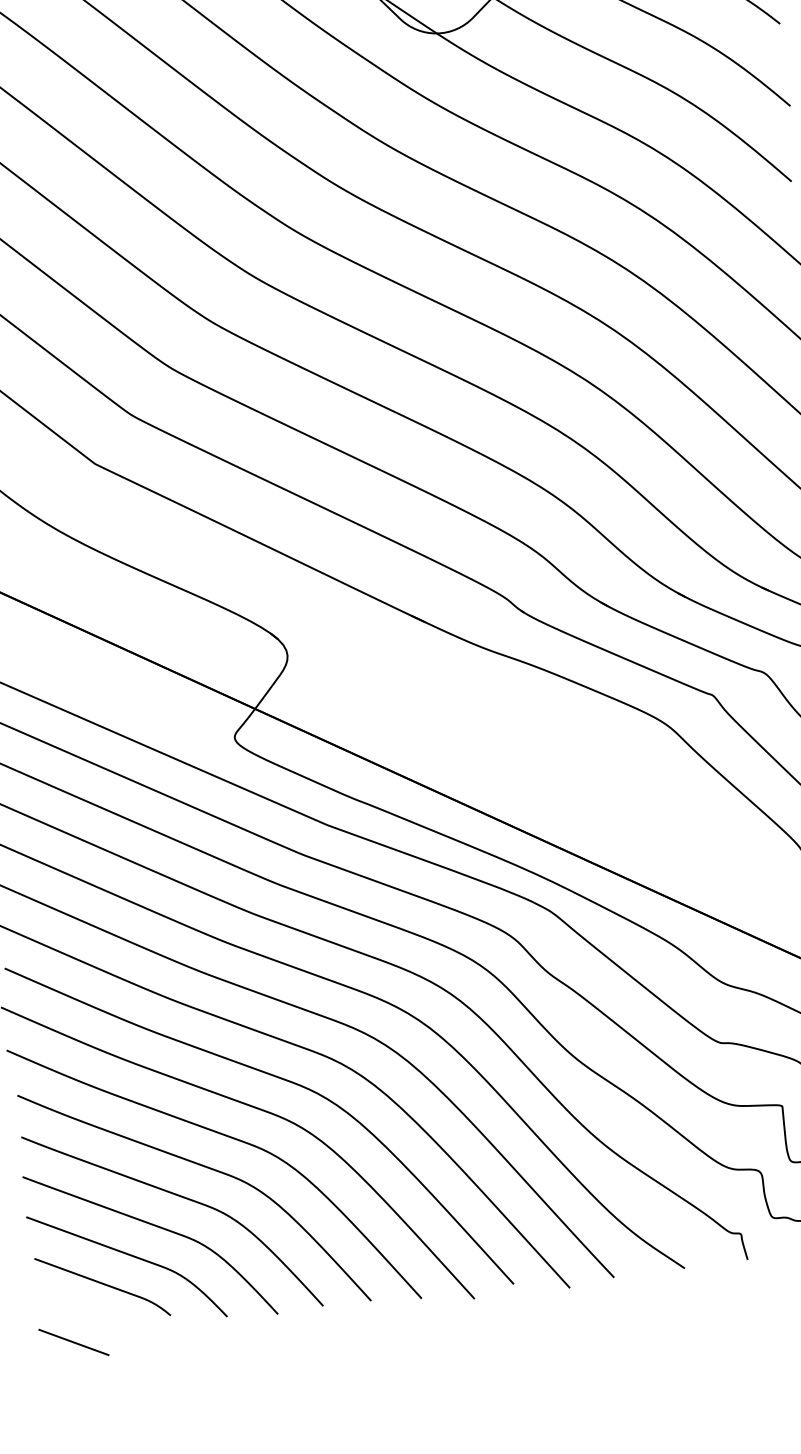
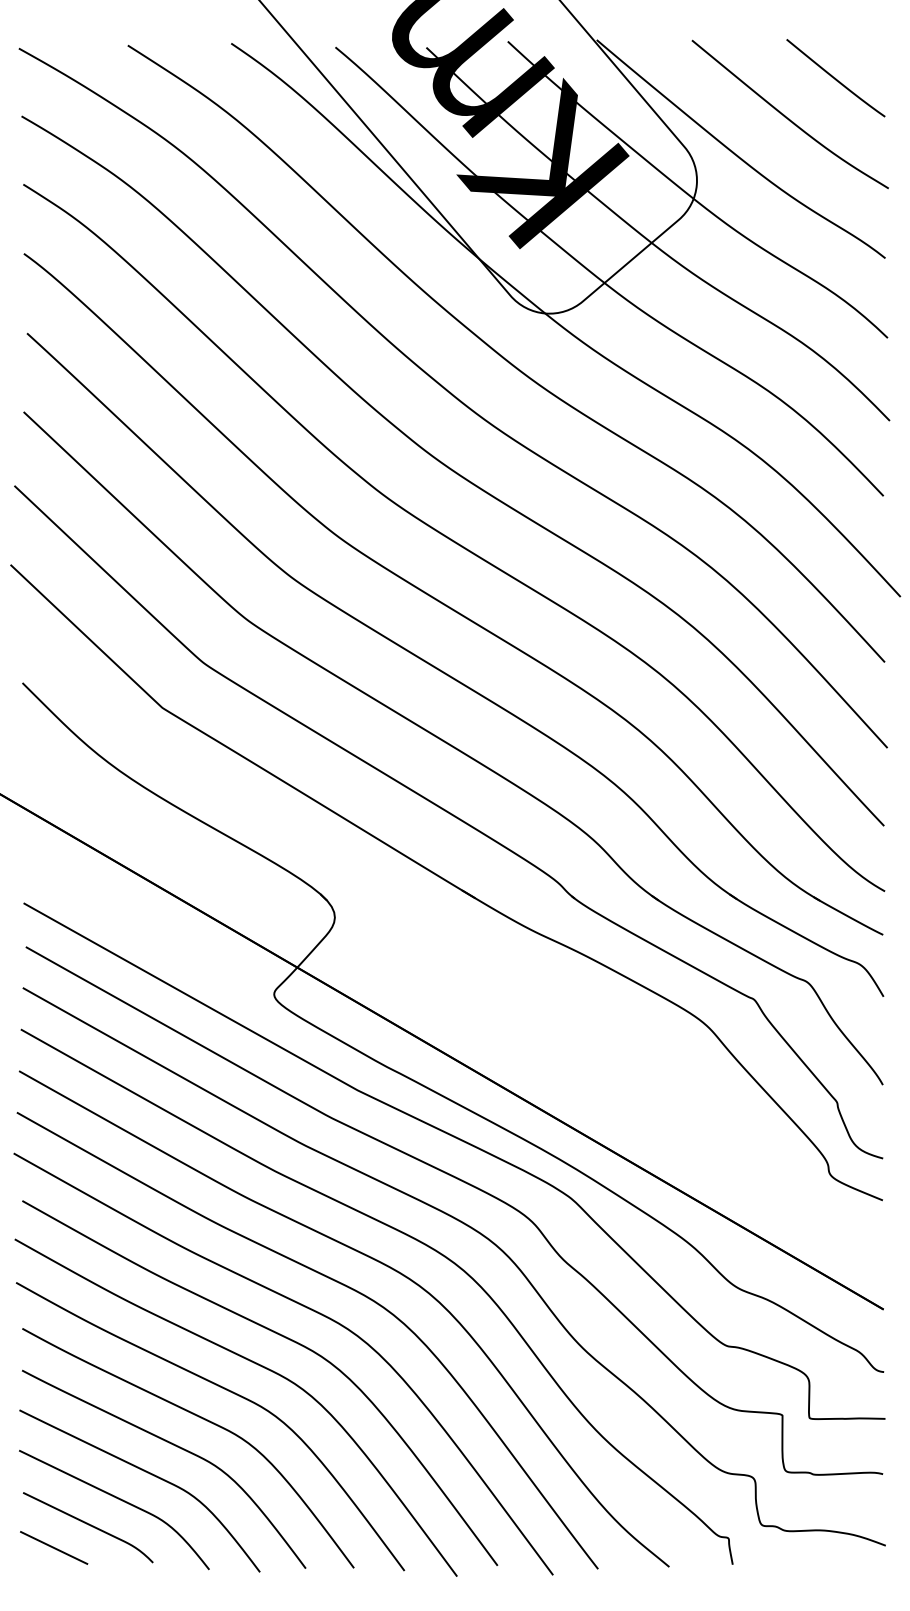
line: (74, 1341) -> (54, 1547), moved

